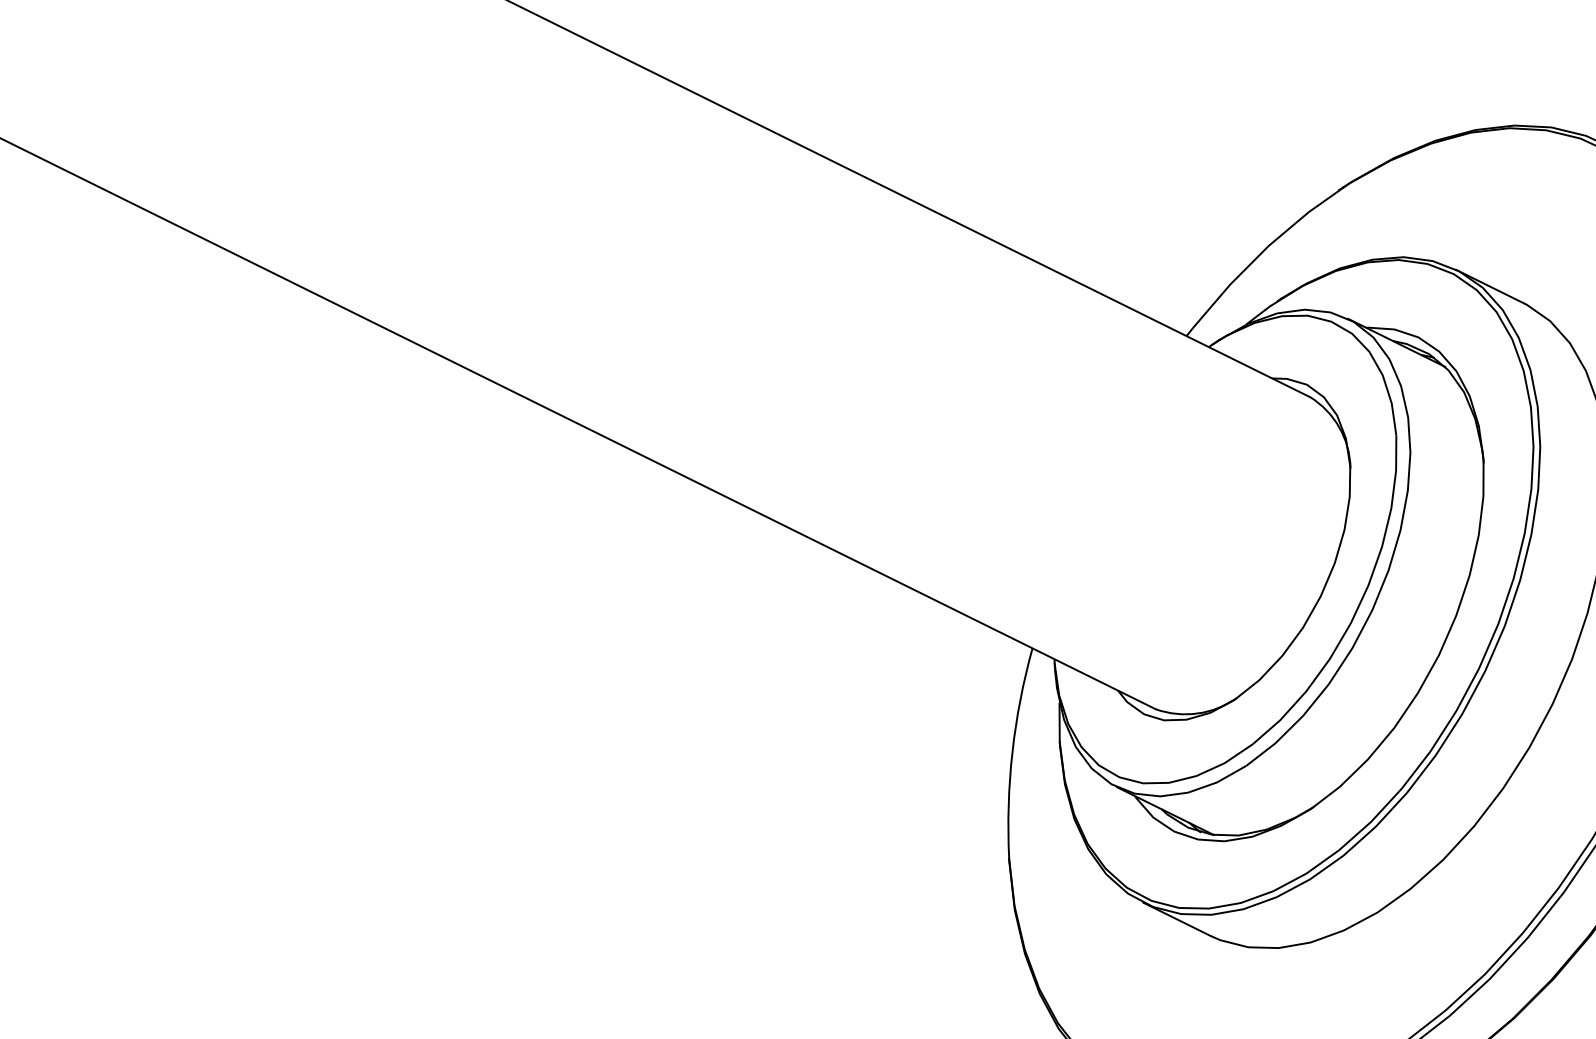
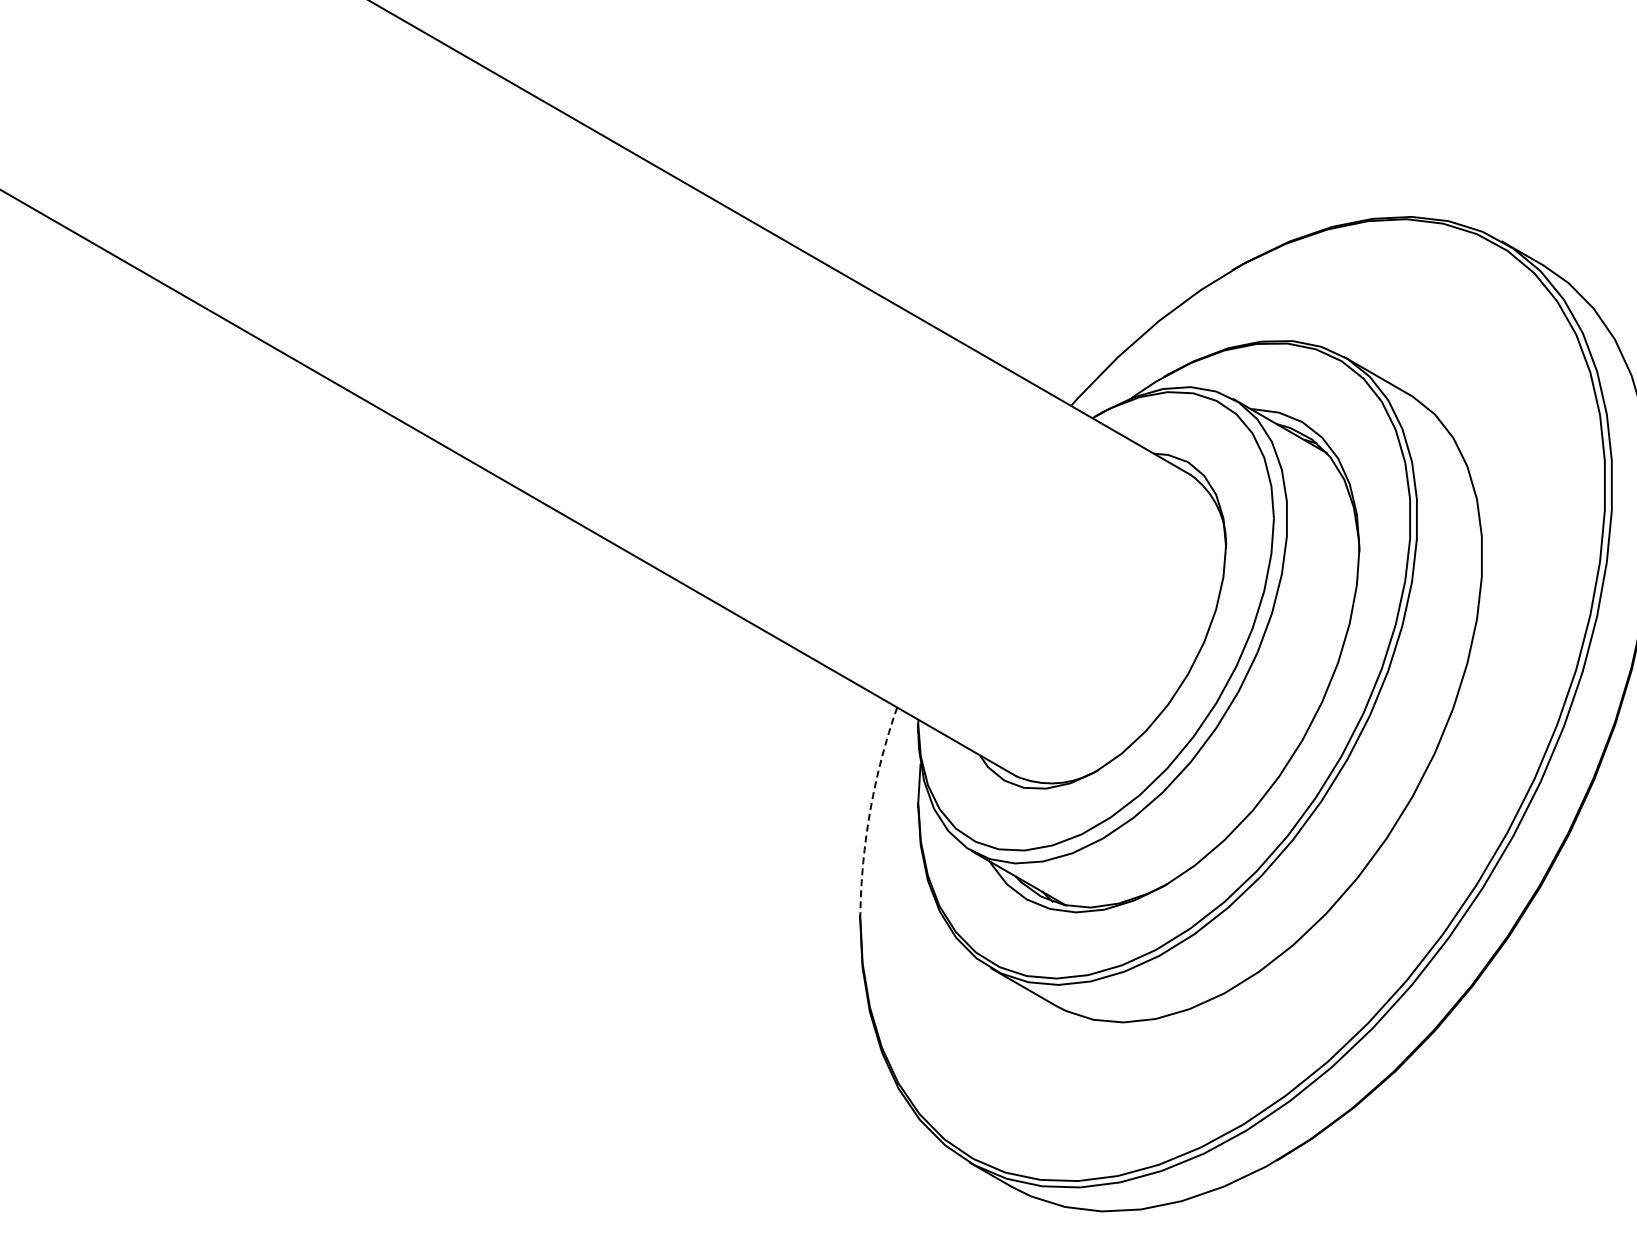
arc: (1012, 751) -> (870, 809), solid -> dashed

